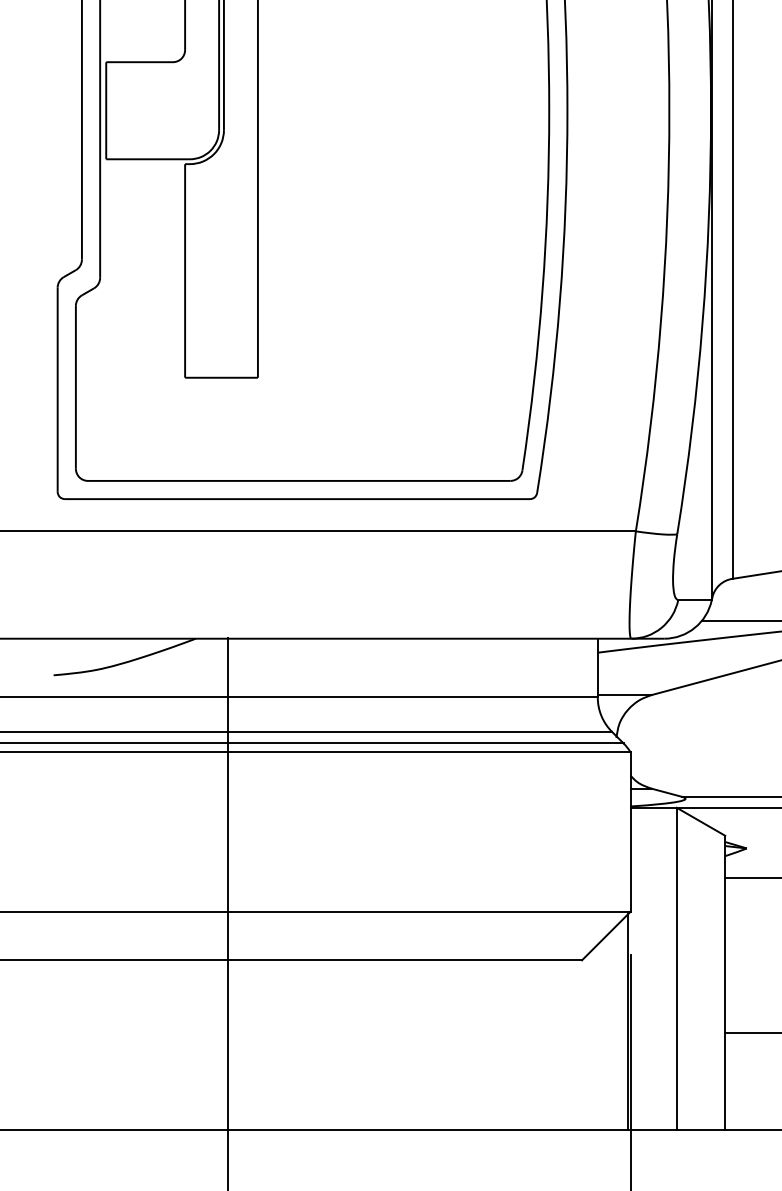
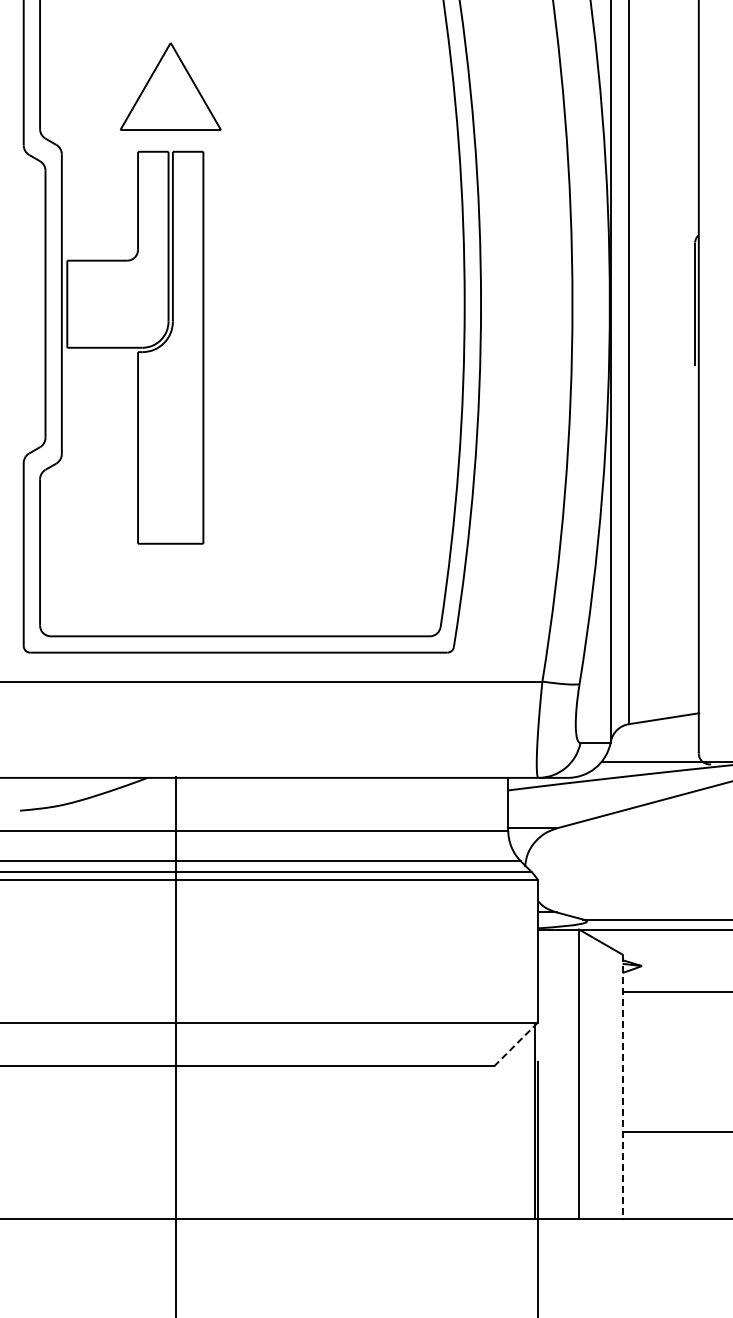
line: (605, 935) -> (515, 1044), solid -> dashed
line: (725, 983) -> (622, 1087), solid -> dashed

